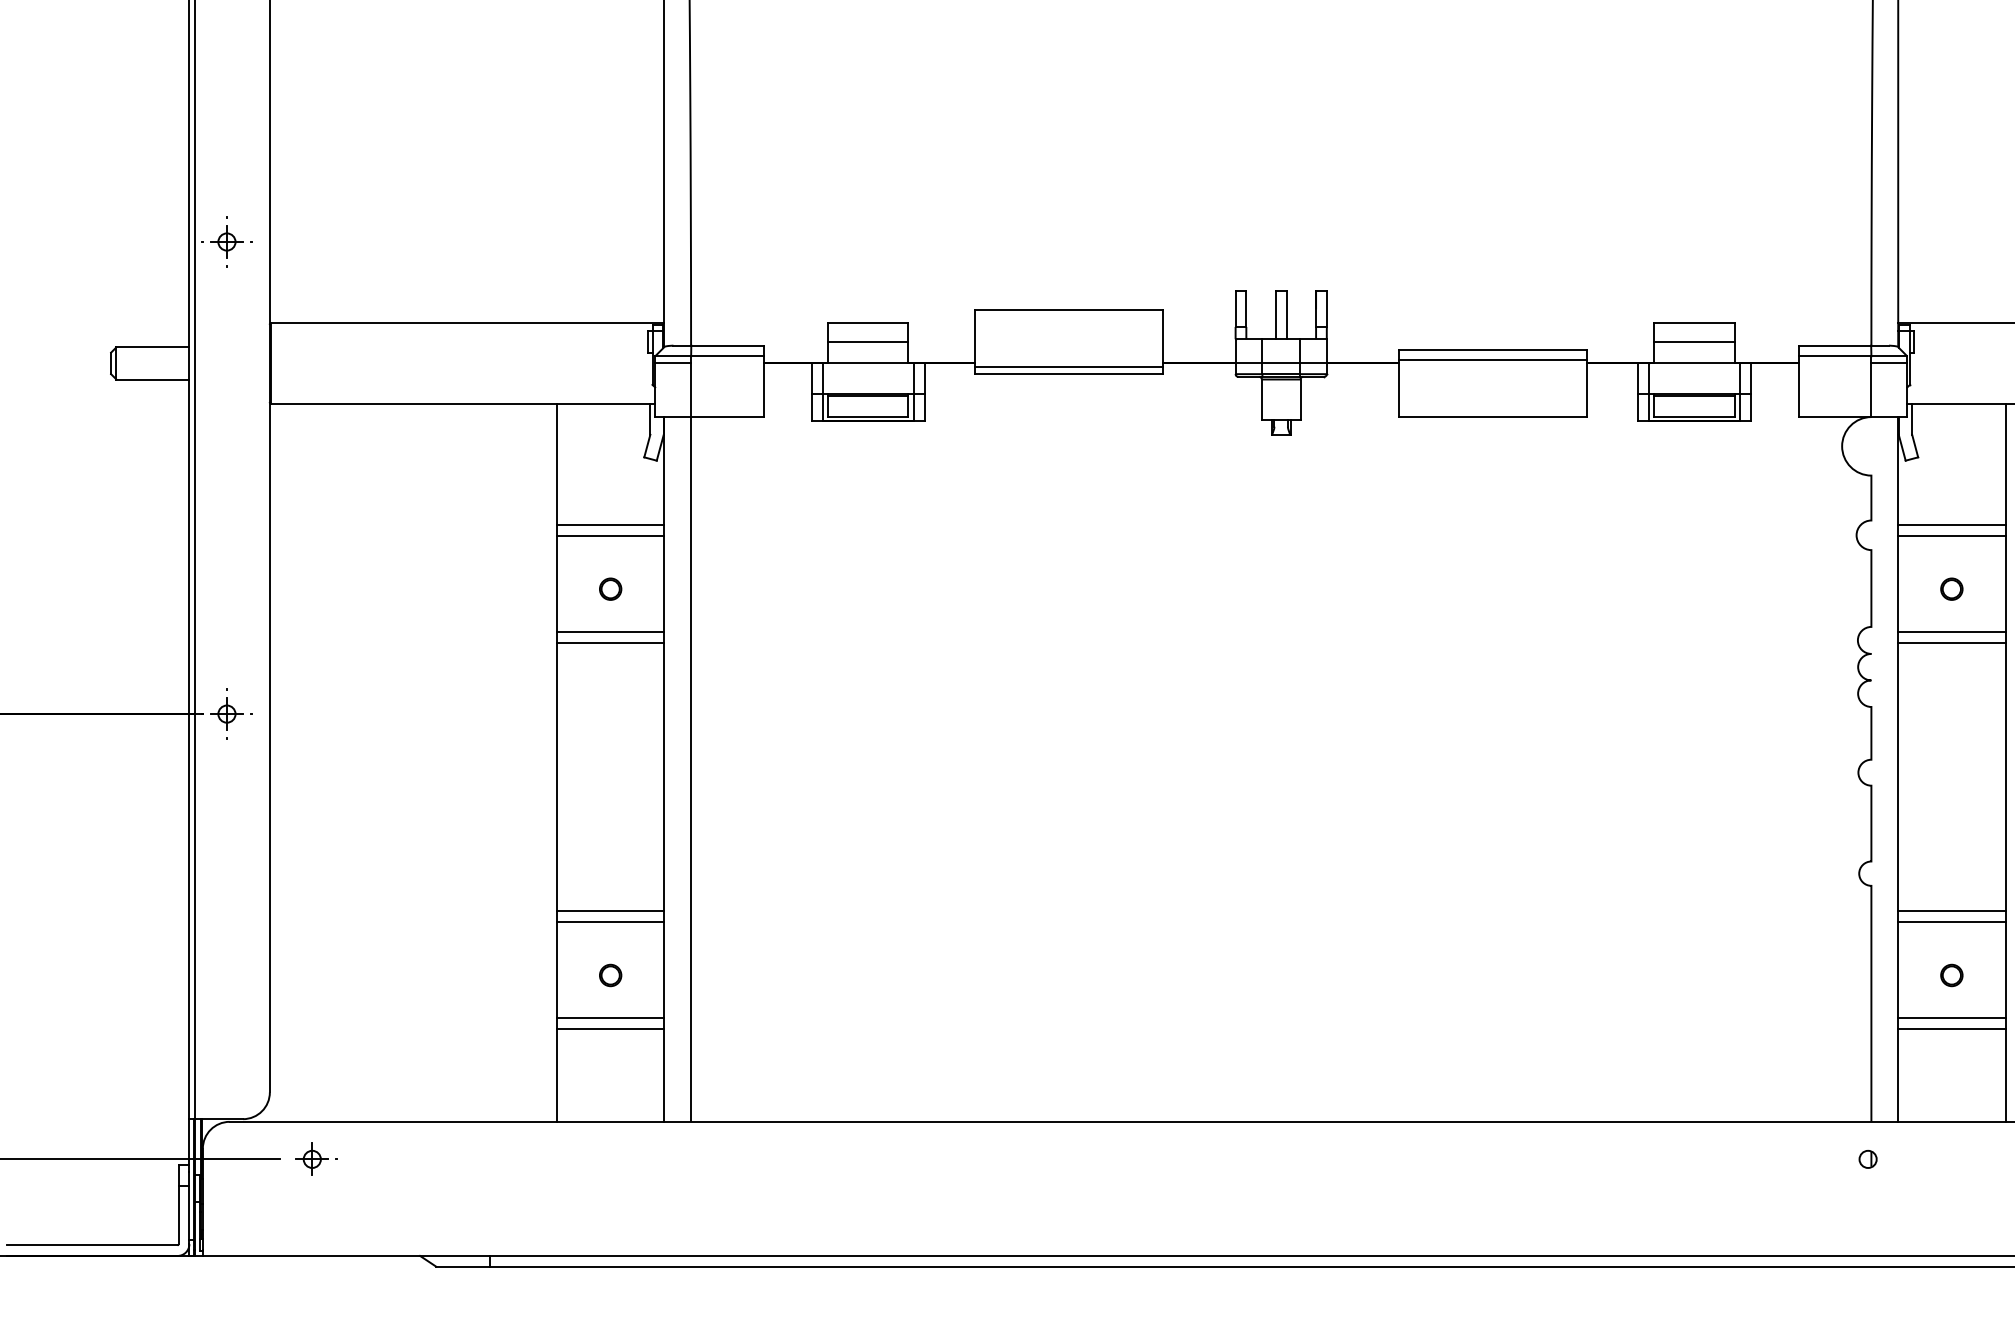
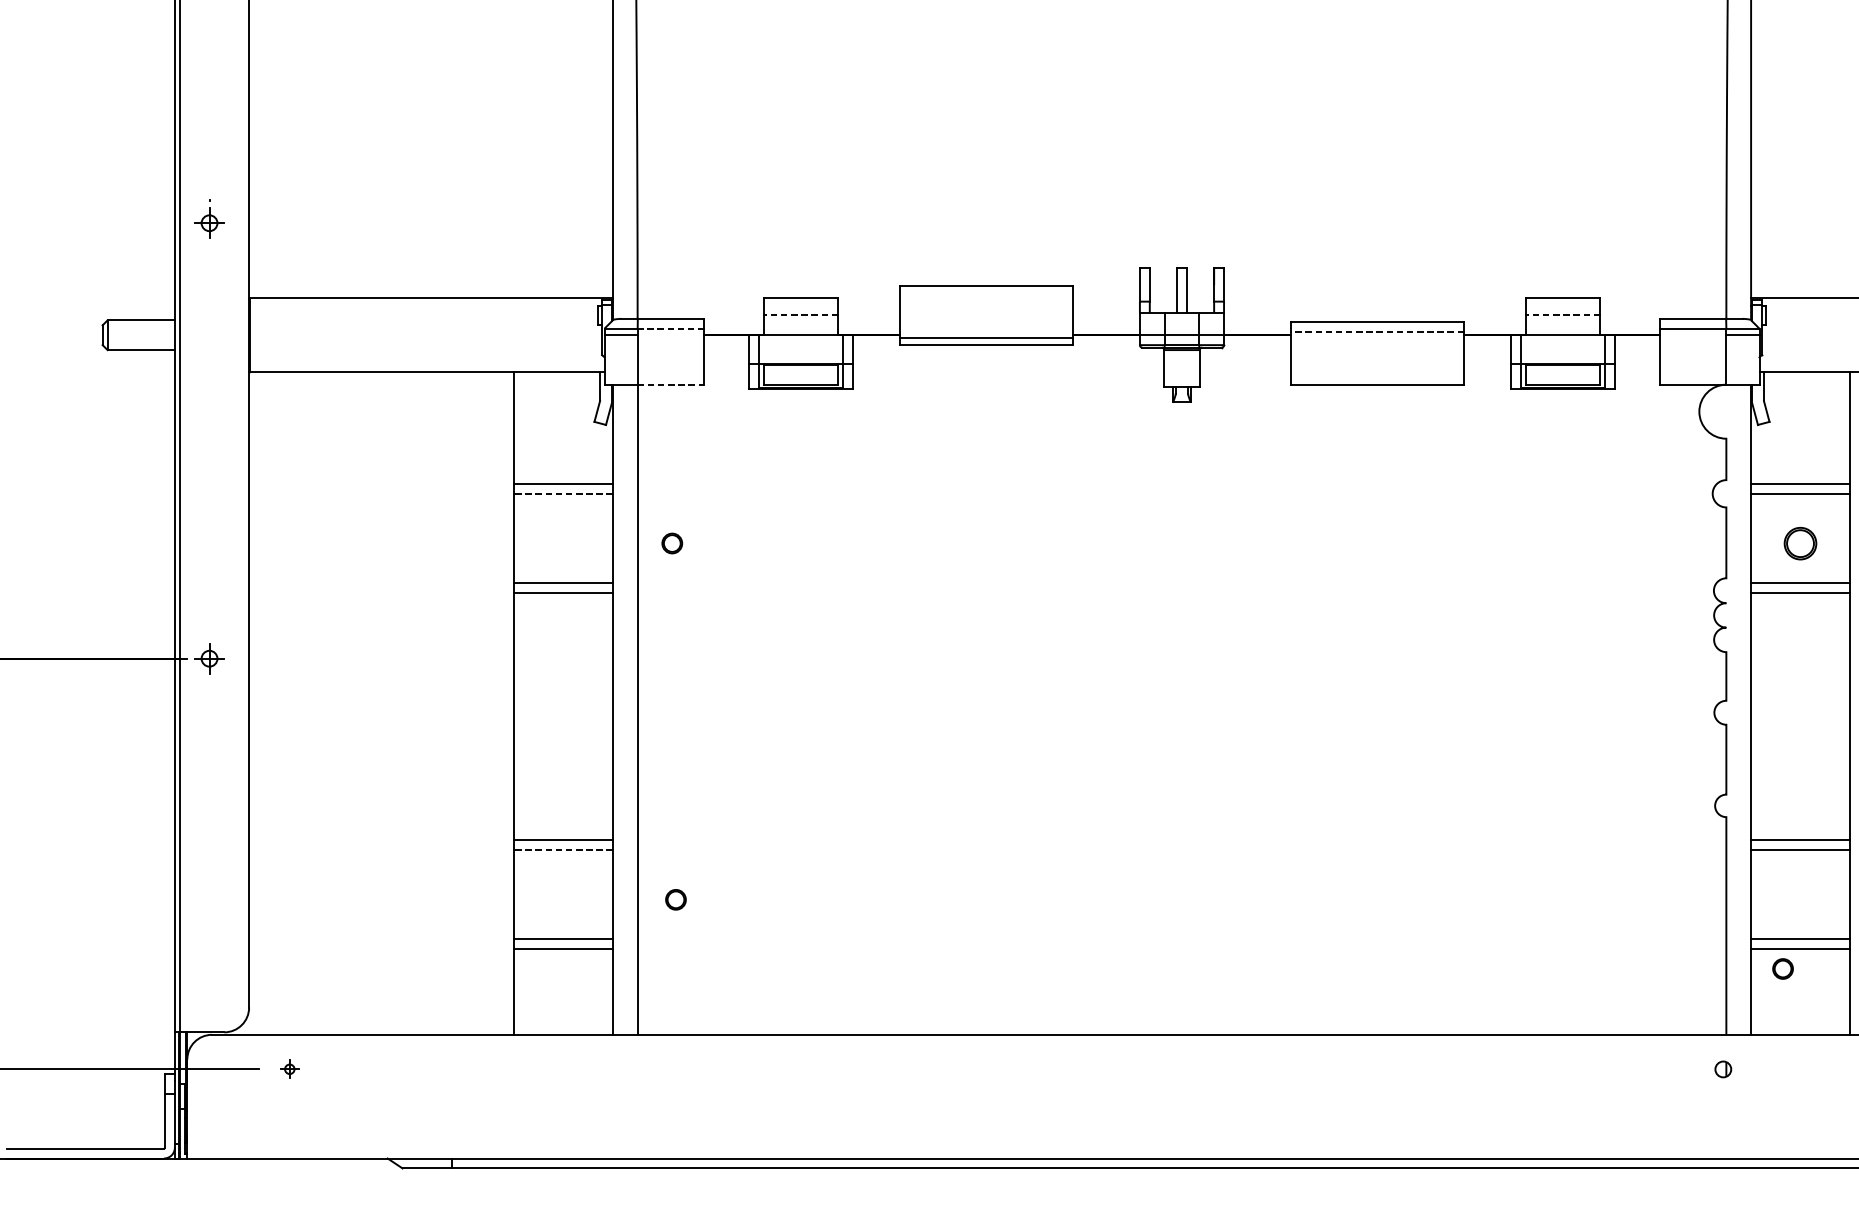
line: (867, 341) -> (800, 315), solid -> dashed
line: (1693, 341) -> (1562, 315), solid -> dashed
line: (726, 356) -> (670, 328), solid -> dashed
line: (1493, 360) -> (1377, 332), solid -> dashed
line: (727, 417) -> (671, 385), solid -> dashed
line: (610, 535) -> (563, 493), solid -> dashed
part: (610, 588) -> (672, 542), moved
circle: (1951, 588) -> (1800, 542), size x1.6
line: (610, 921) -> (563, 850), solid -> dashed
part: (610, 975) -> (675, 899), moved
part: (1951, 975) -> (1782, 969), moved
part: (316, 1158) -> (292, 1068), size x0.6

